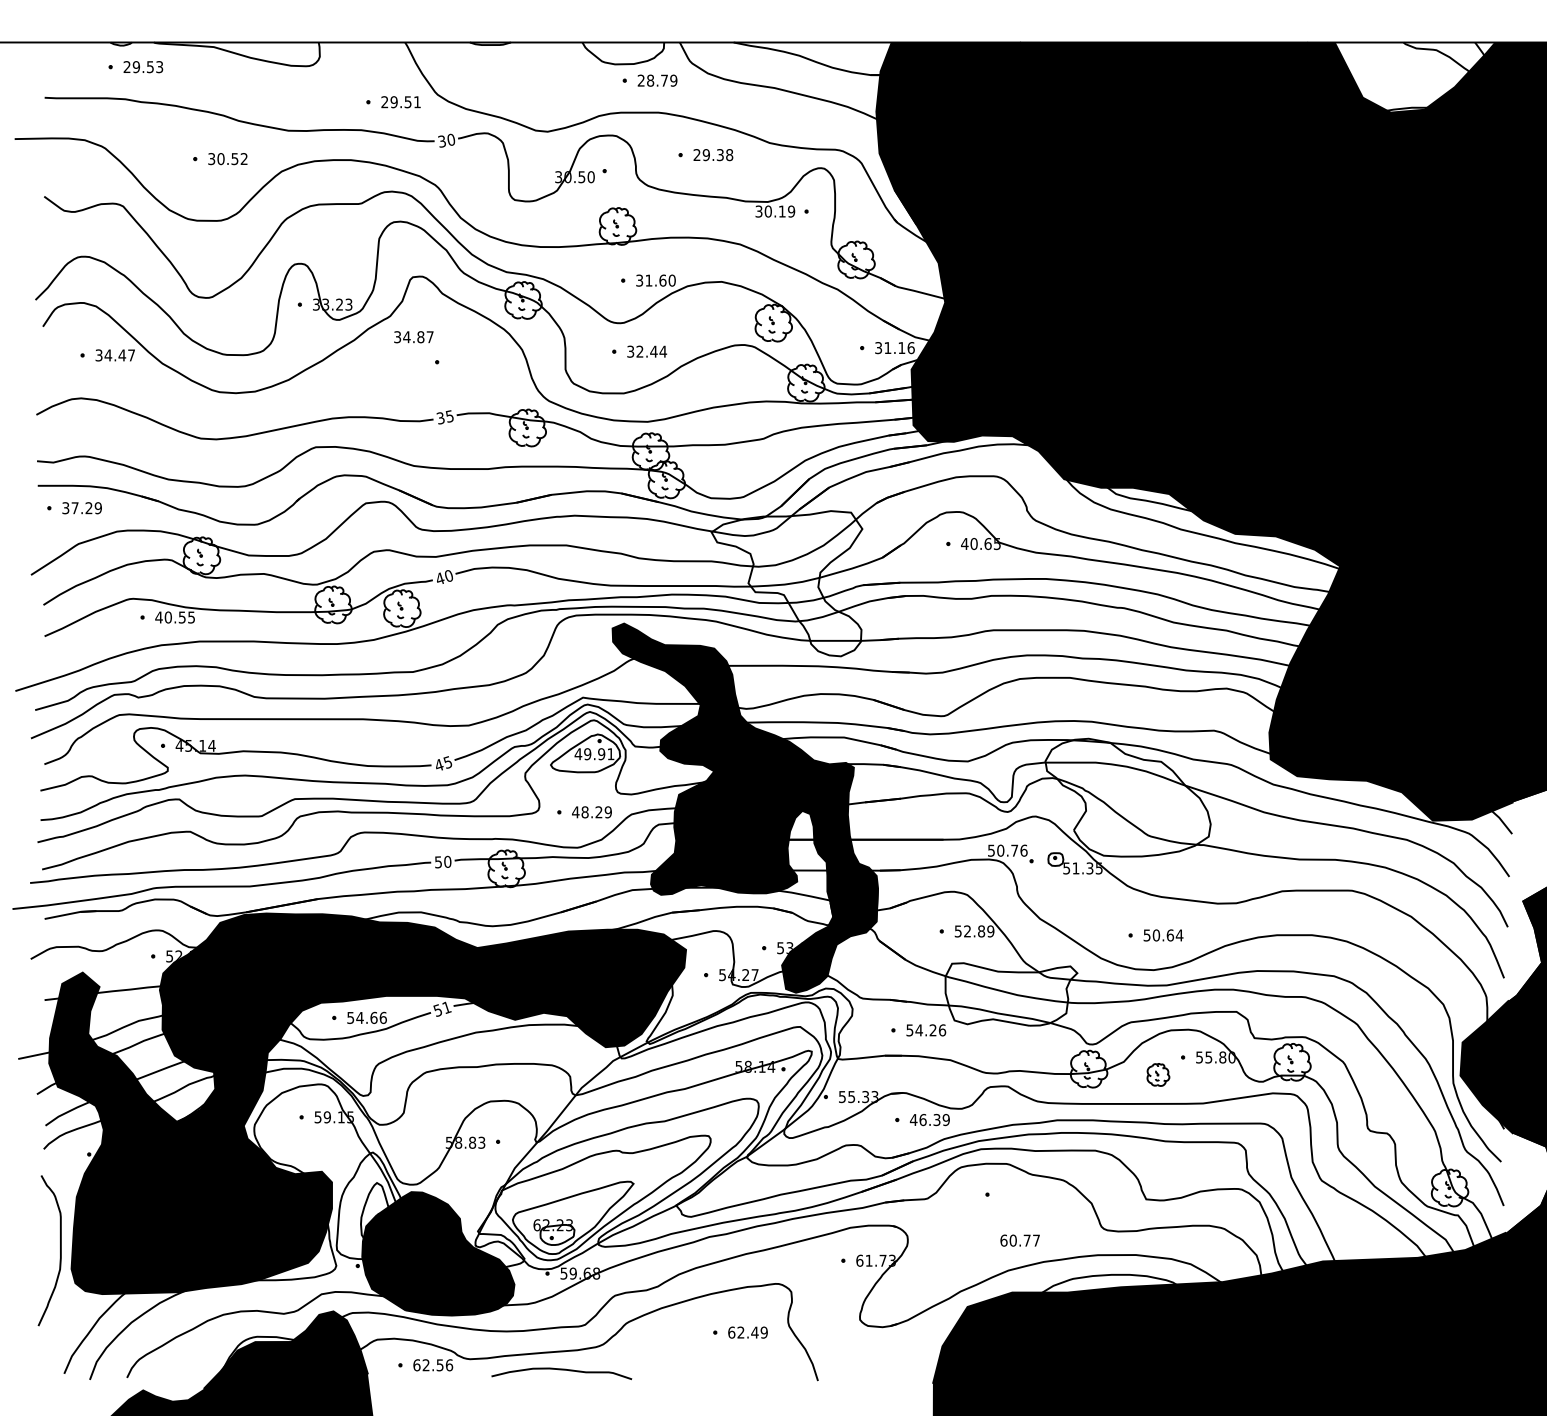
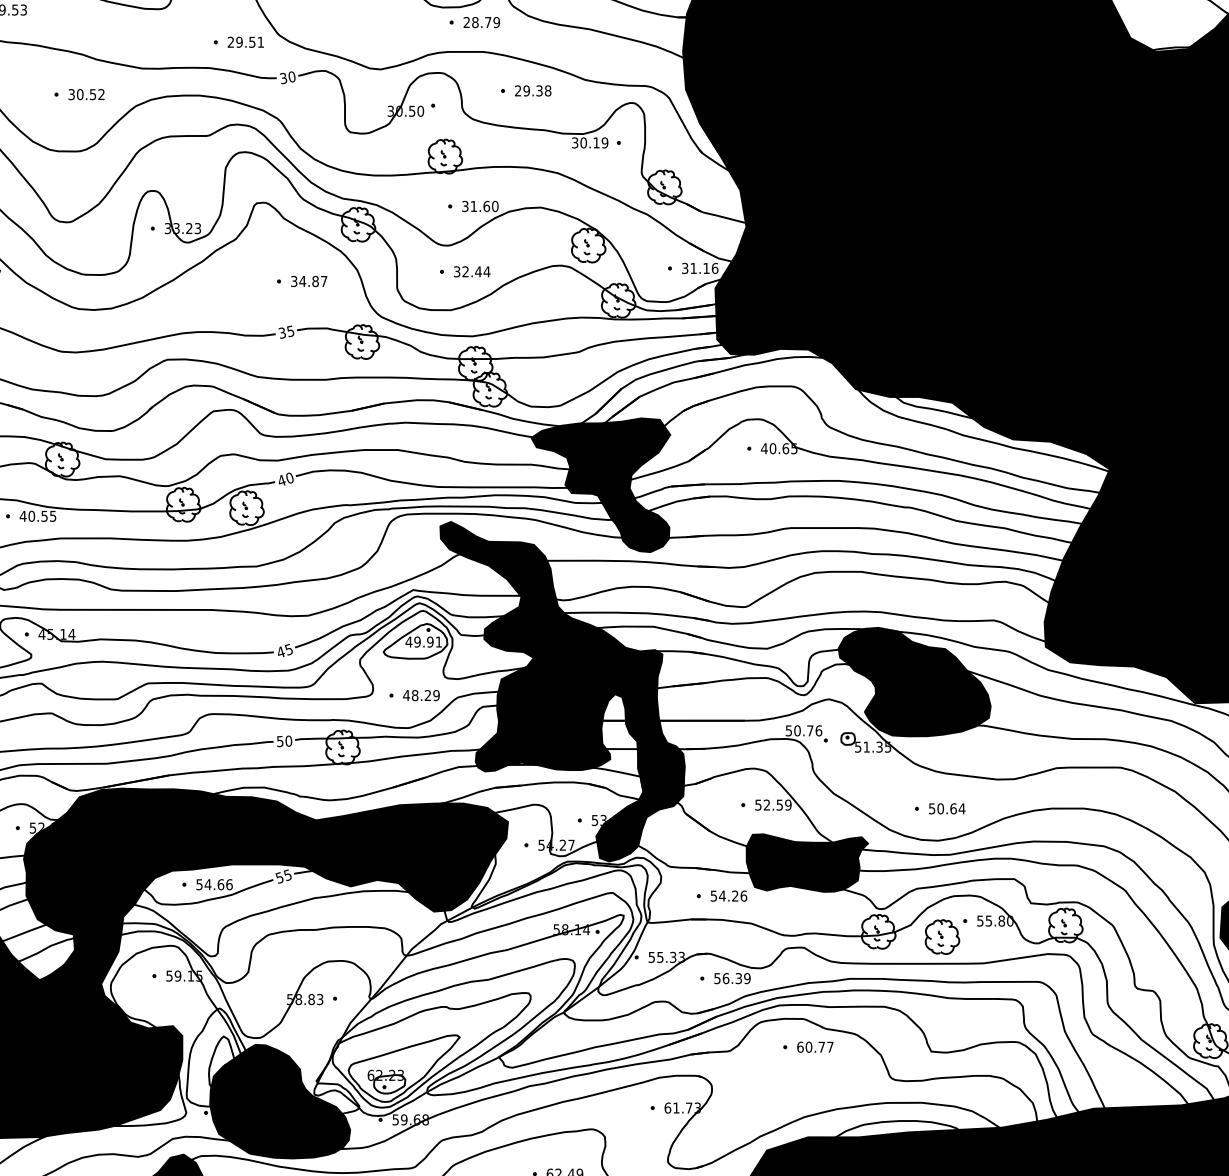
text: (413, 337) -> (308, 281), moved
fill: (786, 583) -> (600, 485), added
fill: (1127, 797) -> (914, 681), added
text: (981, 931) -> (779, 805), 52.89 -> 52.59
fill: (1011, 994) -> (807, 863), added
text: (446, 1007) -> (287, 875), 51 -> 55
part: (1158, 1074) -> (942, 936), size x1.67
text: (913, 1120) -> (717, 979), 46.39 -> 56.39
text: (1019, 1240) -> (814, 1047), moved

